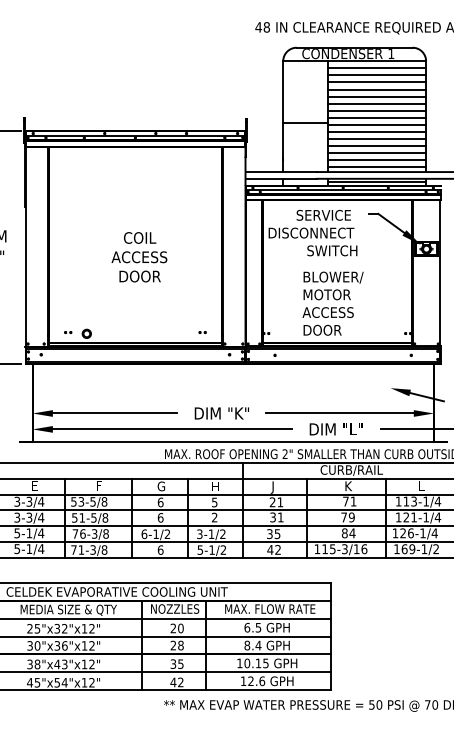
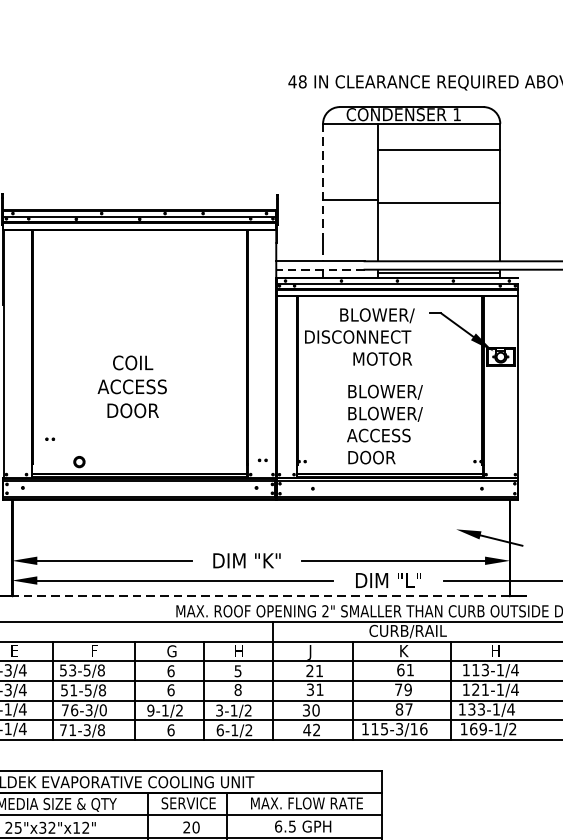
line: (376, 68) -> (438, 132), removed
line: (376, 75) -> (438, 141), removed
line: (376, 89) -> (438, 158), removed
line: (376, 96) -> (438, 167), removed
line: (376, 103) -> (438, 176), removed
line: (376, 110) -> (438, 184), removed
line: (283, 117) -> (323, 193), solid -> dashed
line: (376, 117) -> (438, 193), removed
line: (376, 132) -> (438, 212), removed
line: (376, 139) -> (438, 220), removed
line: (376, 146) -> (438, 229), removed
line: (376, 153) -> (438, 238), removed
line: (376, 160) -> (438, 246), removed
line: (376, 167) -> (438, 255), removed
line: (281, 178) -> (320, 269), solid -> dashed
text: (326, 215) -> (376, 315), SERVICE -> BLOWER/
text: (332, 250) -> (384, 358), SWITCH -> MOTOR
text: (139, 257) -> (132, 387), moved
text: (333, 295) -> (385, 414), MOTOR -> BLOWER/
part: (68, 332) -> (50, 439), moved
part: (202, 332) -> (262, 460), moved
line: (232, 442) -> (260, 596), solid -> dashed
text: (422, 485) -> (495, 650), L -> H
text: (345, 501) -> (400, 669), 71 -> 61
text: (214, 517) -> (237, 689), 2 -> 8
text: (105, 533) -> (102, 709), 76-3/8 -> 76-3/0
text: (352, 533) -> (408, 709), 84 -> 87
text: (406, 533) -> (475, 709), 126-1/4 -> 133-1/4
text: (144, 534) -> (150, 710), 6-1/2 -> 9-1/2
text: (277, 534) -> (315, 710), 35 -> 30
text: (200, 549) -> (220, 729), 5-1/2 -> 6-1/2
text: (175, 608) -> (189, 802), NOZZLES -> SERVICE

